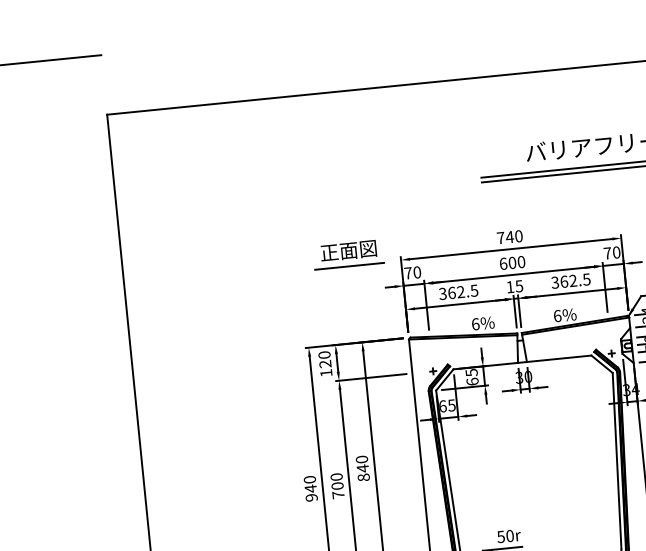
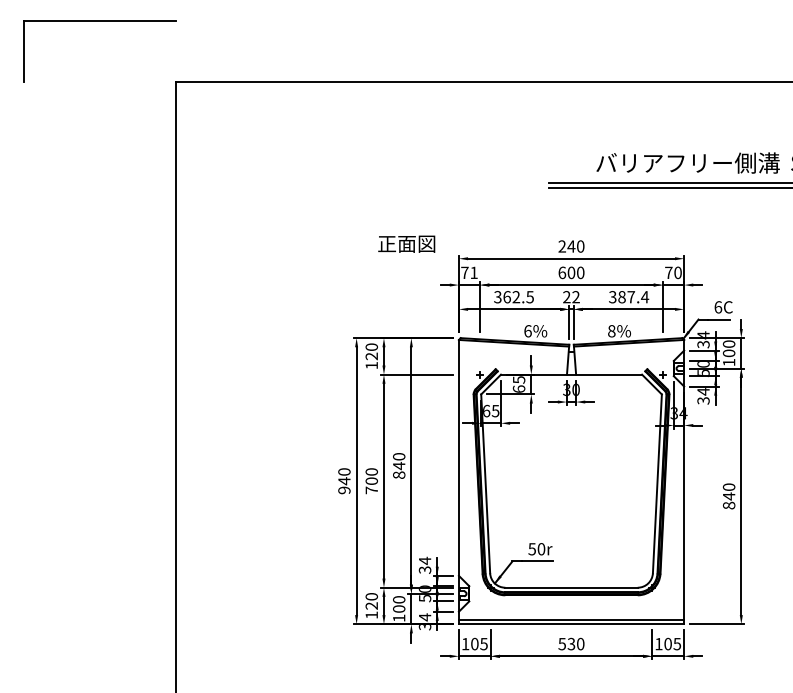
text: (500, 238) -> (561, 246), 740 -> 240
line: (348, 266) -> (405, 259), removed
text: (416, 272) -> (473, 272), 70 -> 71
text: (575, 280) -> (633, 297), 362.5 -> 387.4
text: (514, 287) -> (571, 297), 15 -> 22
text: (557, 316) -> (611, 331), 6% -> 8%

